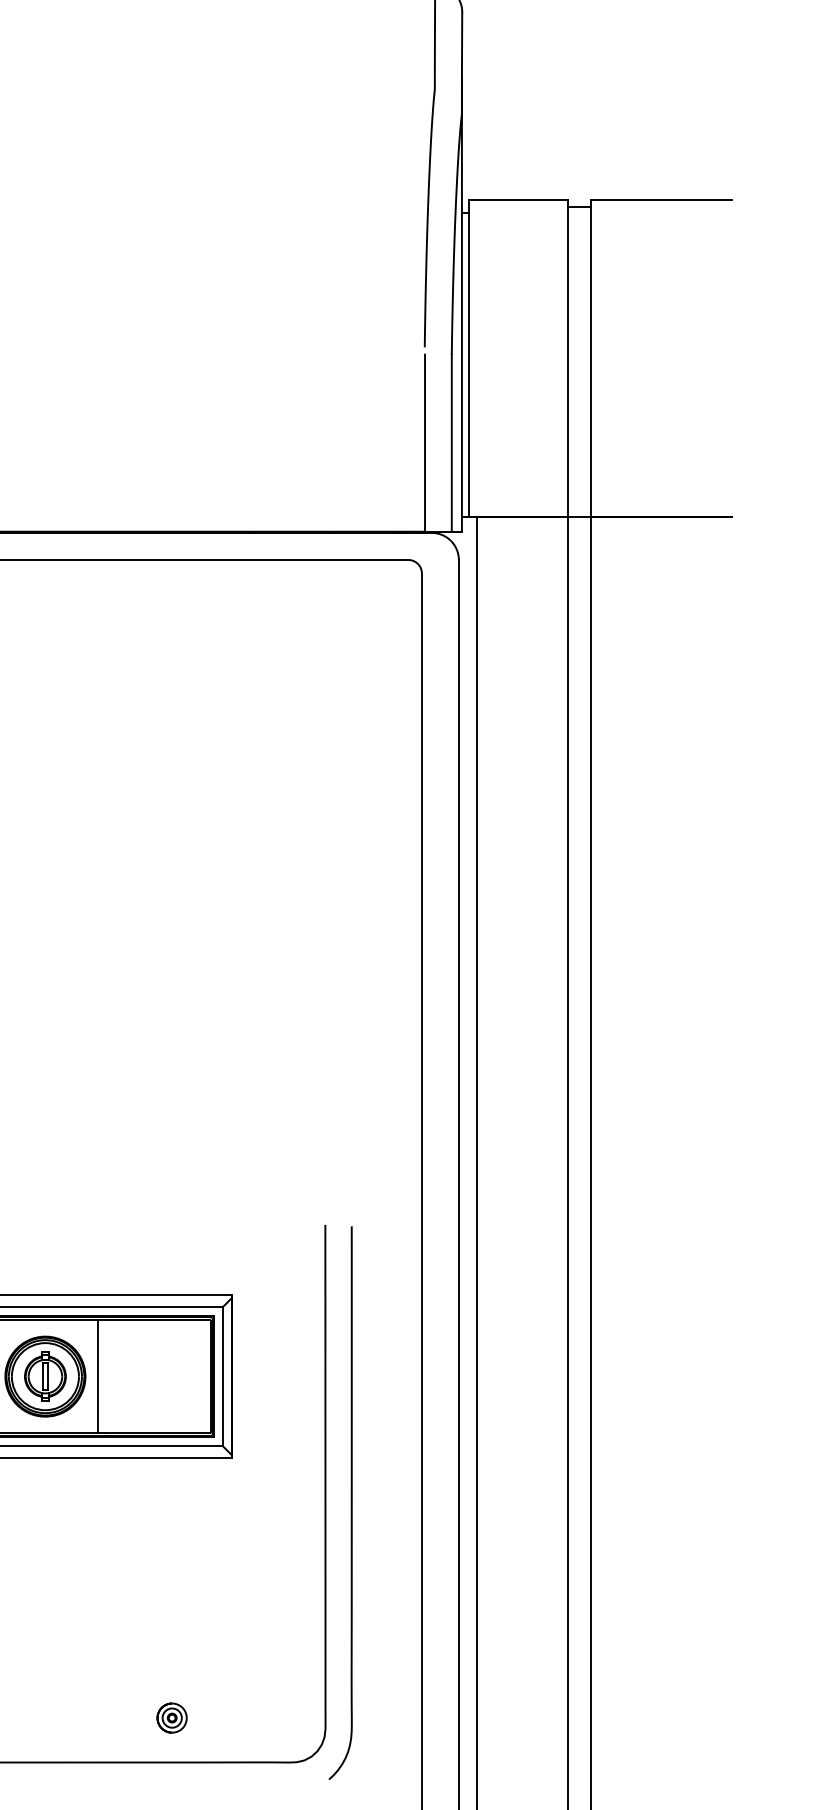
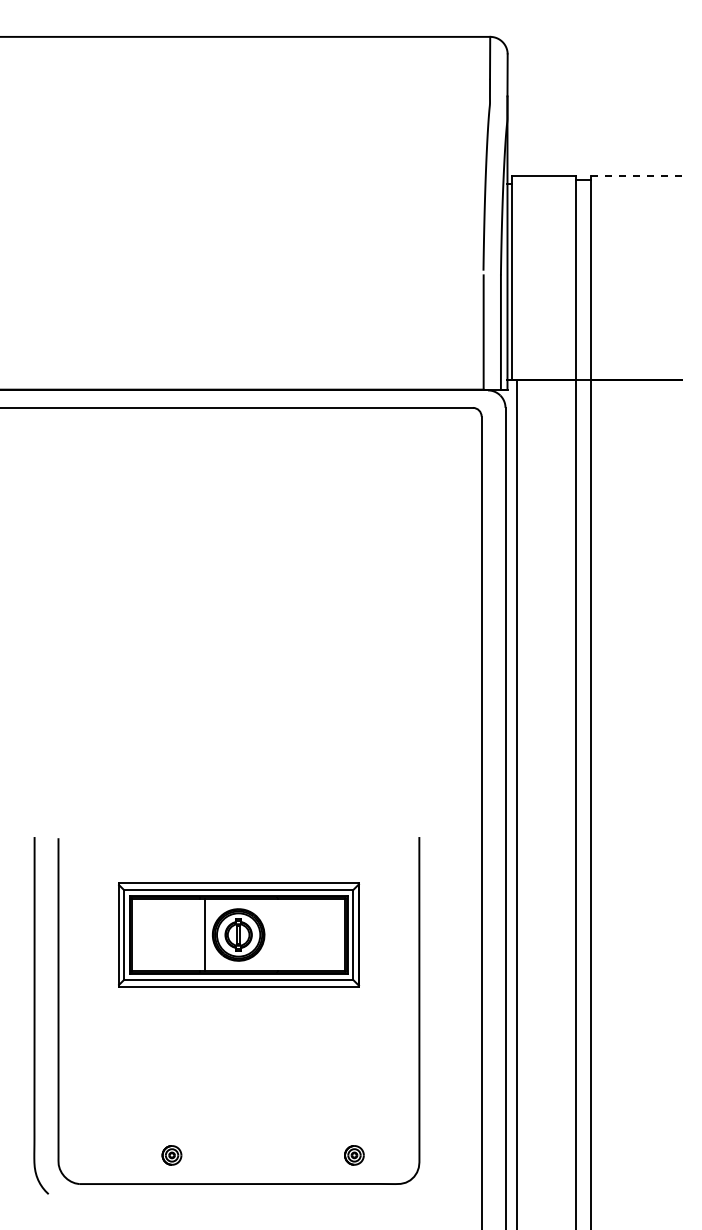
line: (661, 199) -> (636, 175), solid -> dashed
line: (97, 1375) -> (272, 934), removed
curve: (350, 1502) -> (435, 1016), removed
part: (172, 1718) -> (354, 1155), moved

